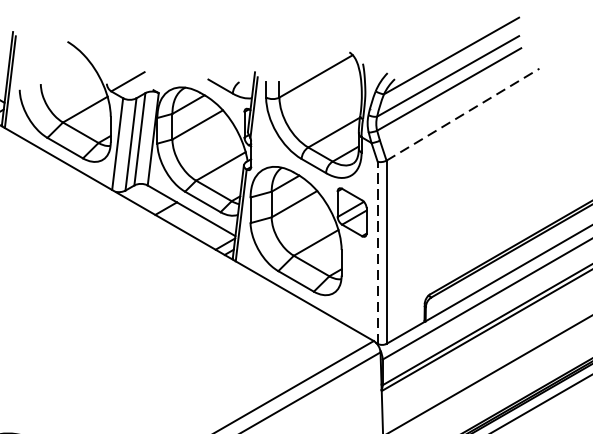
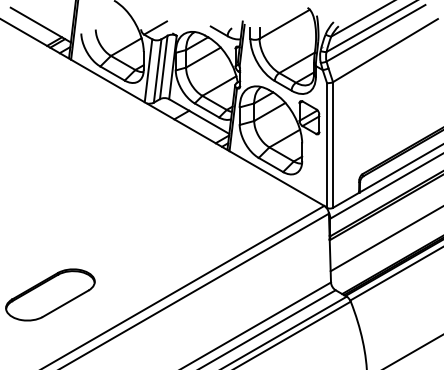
line: (462, 114) -> (385, 50), dashed -> solid
line: (377, 251) -> (326, 144), dashed -> solid

